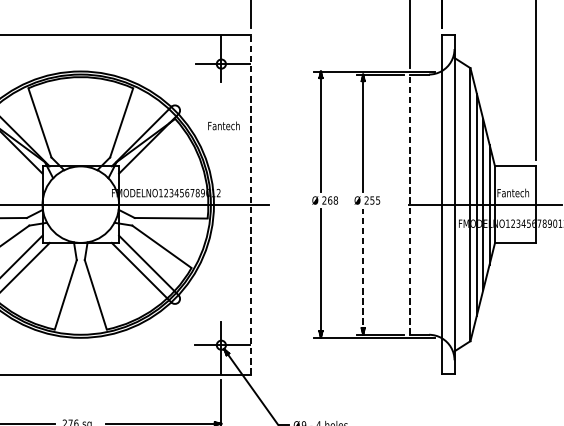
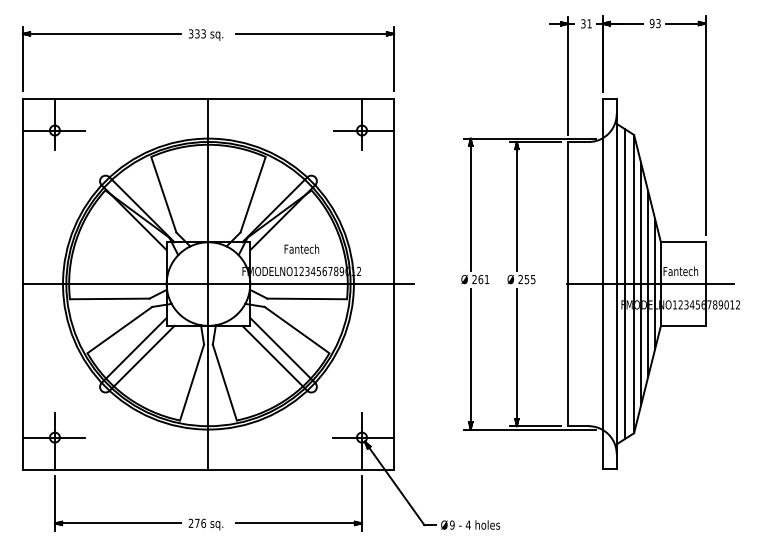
text: (223, 125) -> (301, 248), moved
text: (335, 200) -> (486, 279), 268 -> 261
line: (80, 204) -> (208, 283), added
line: (410, 204) -> (568, 283), dashed -> solid
line: (462, 204) -> (625, 283), added
line: (251, 205) -> (394, 284), dashed -> solid
line: (362, 271) -> (516, 357), dashed -> solid

